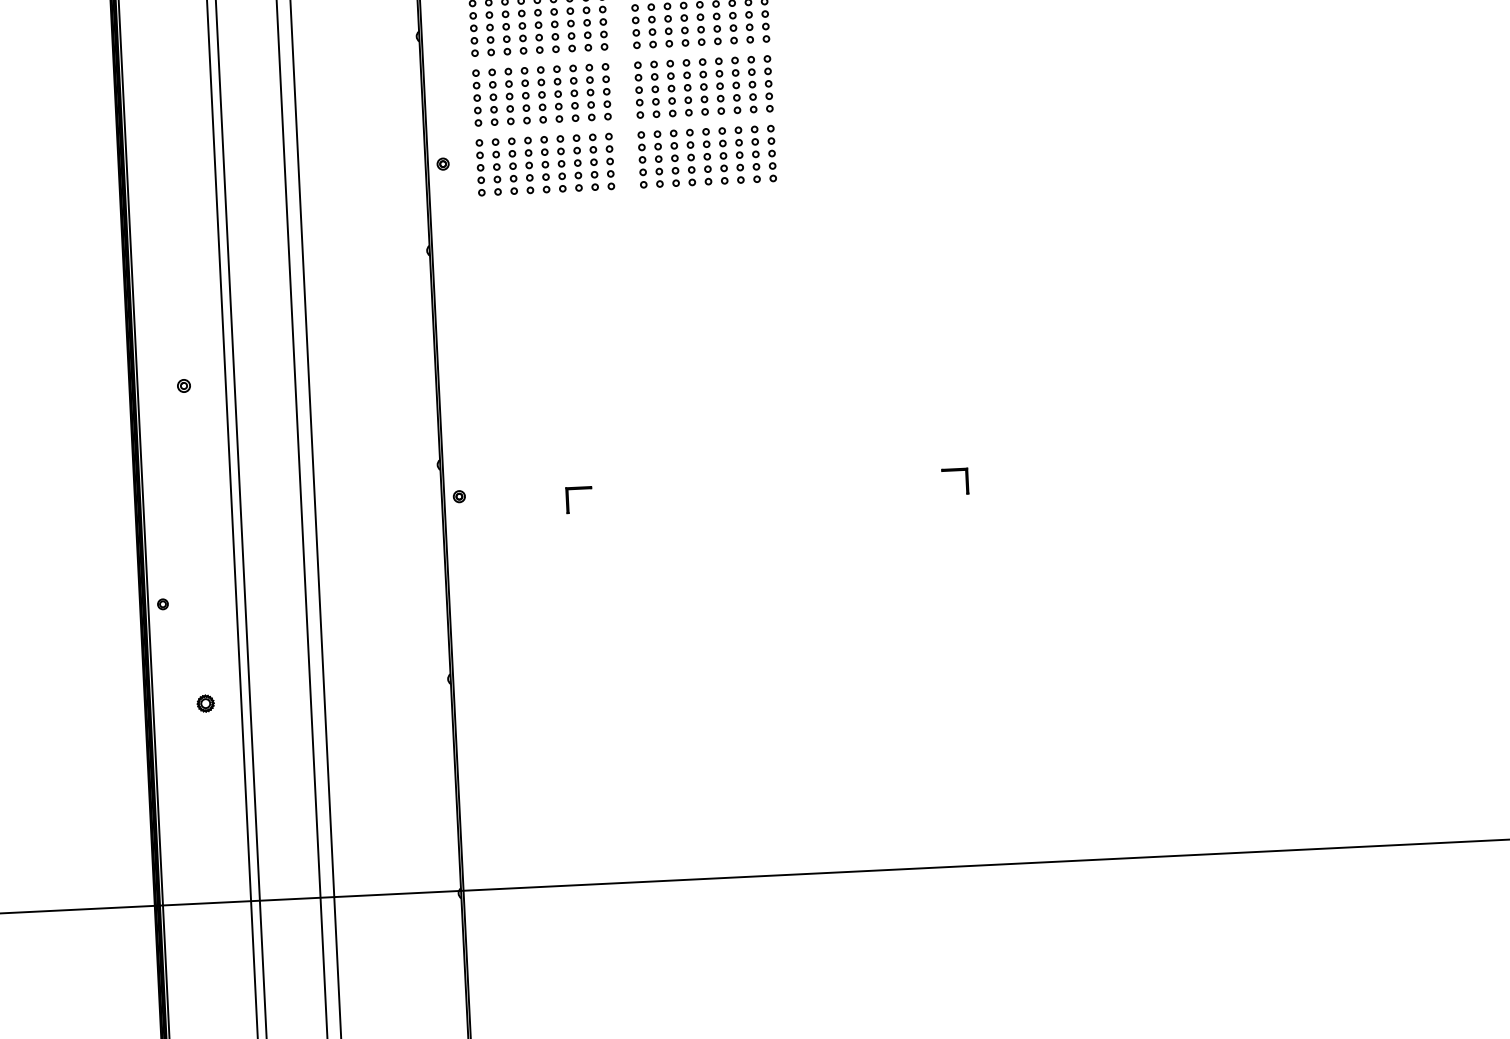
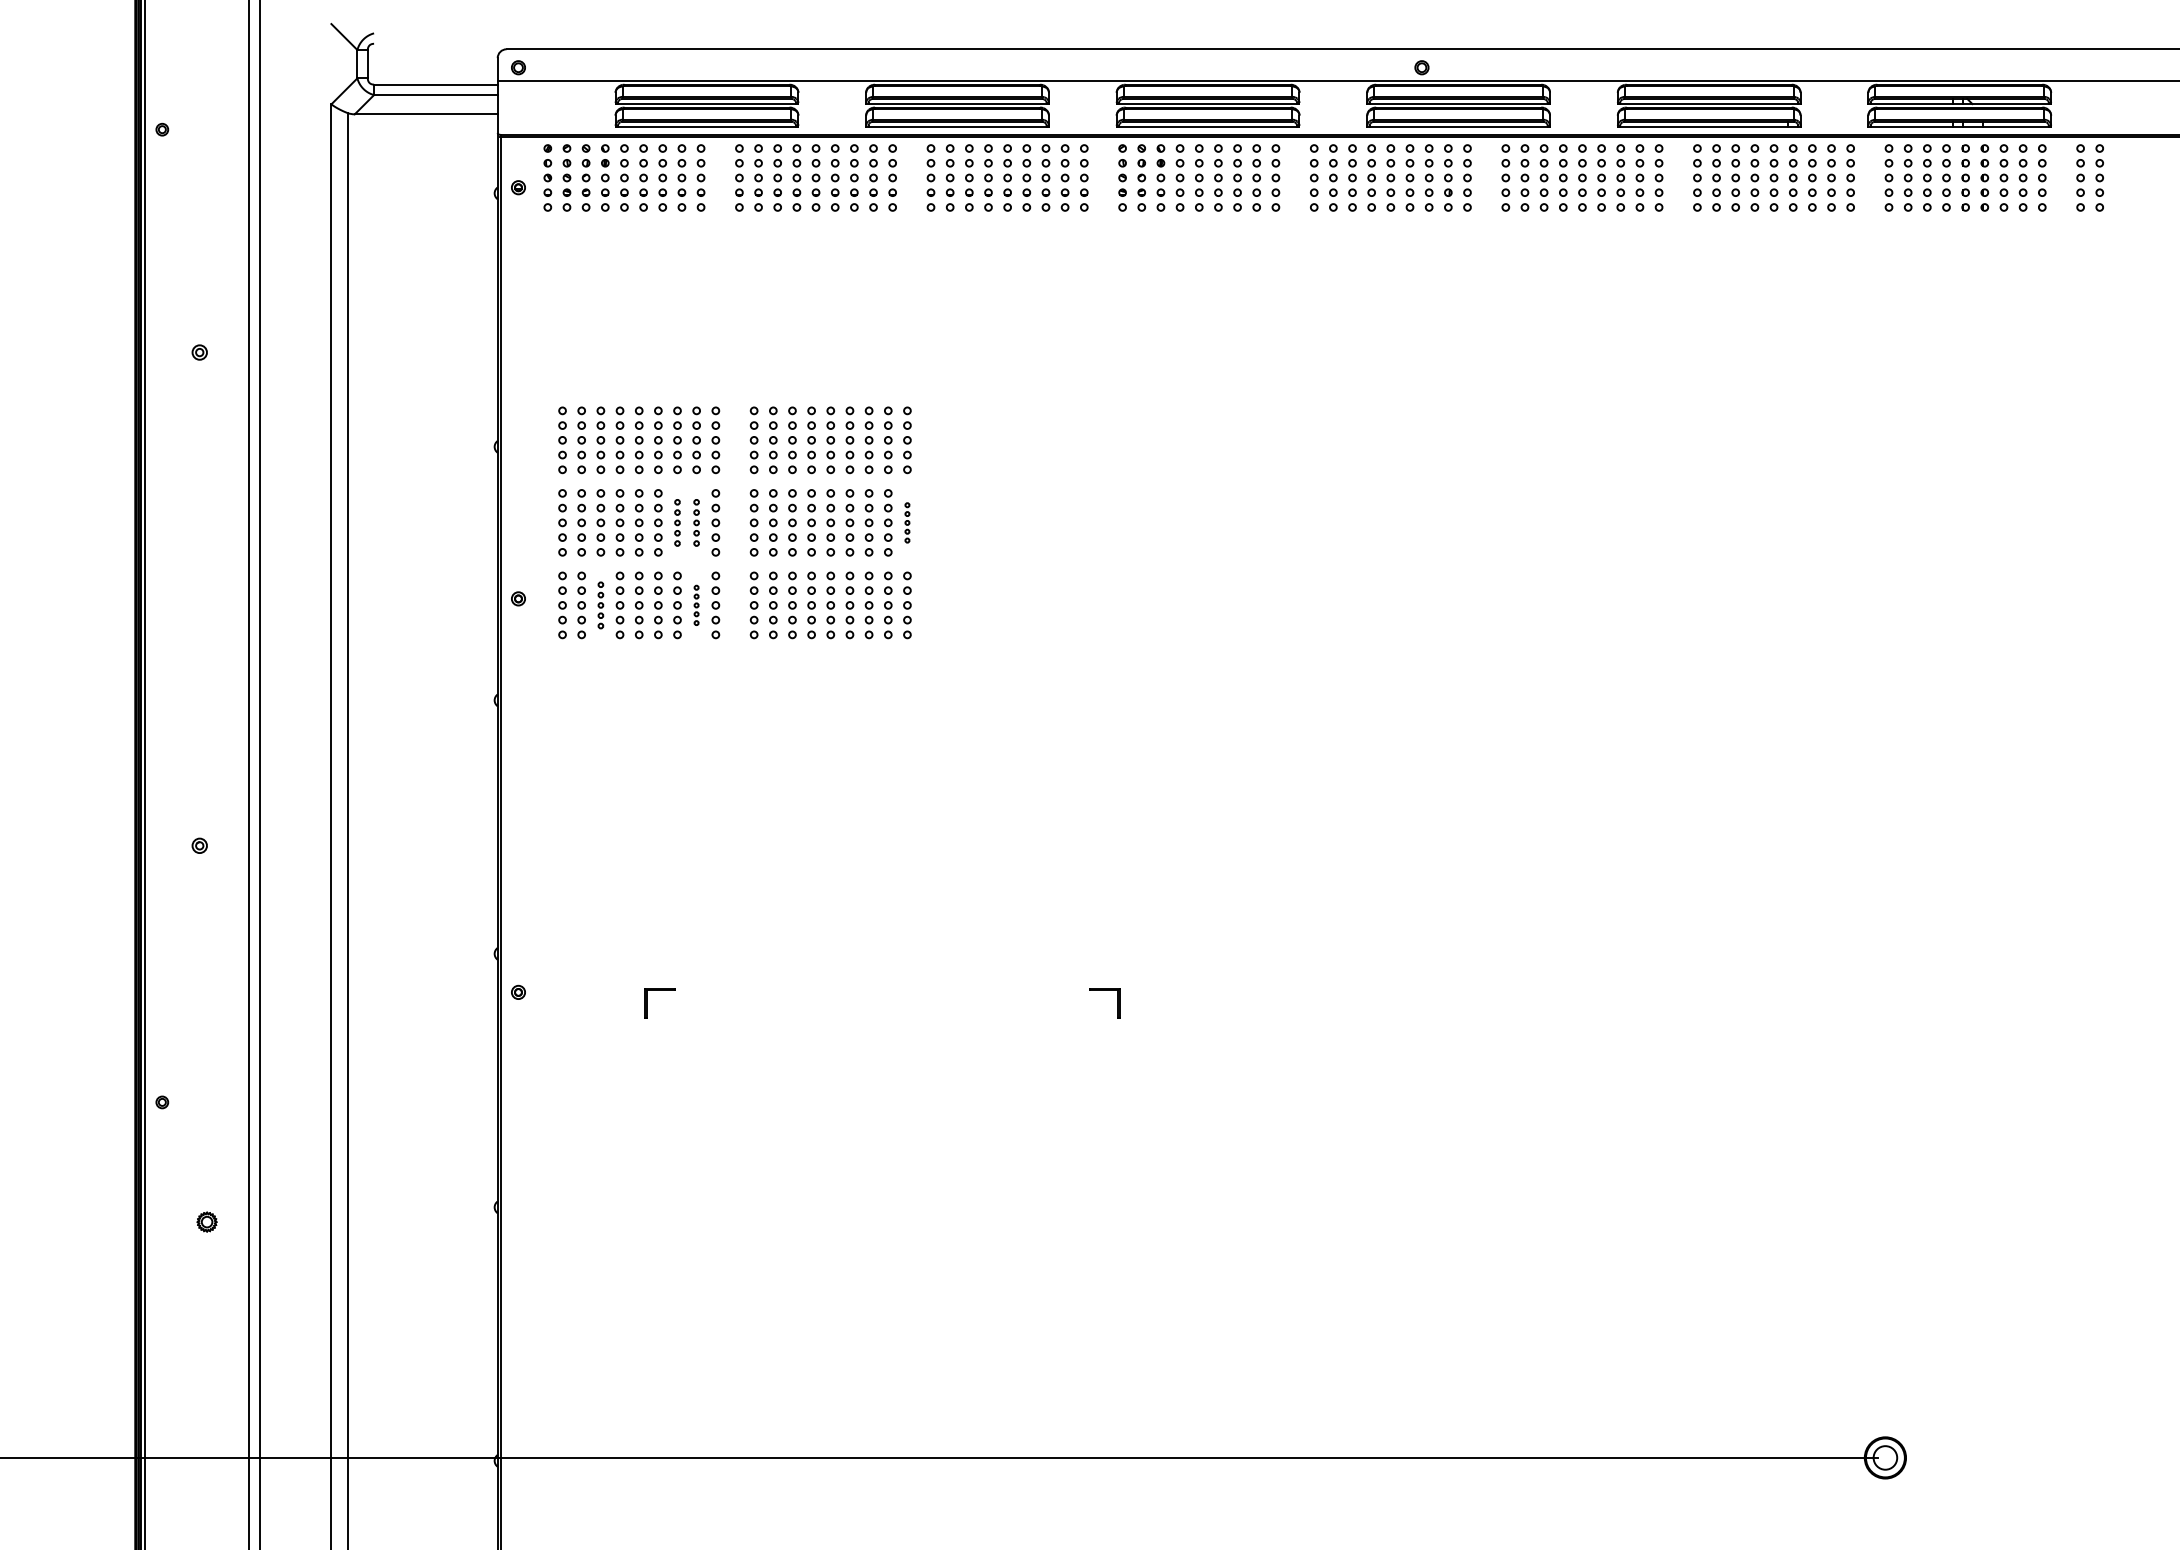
part: (768, 83) -> (907, 522), size x0.6
part: (590, 92) -> (696, 522), size x0.7
part: (574, 93) -> (677, 522), size x0.7
part: (593, 162) -> (696, 605), size x0.6
part: (512, 166) -> (600, 605), size x0.7

